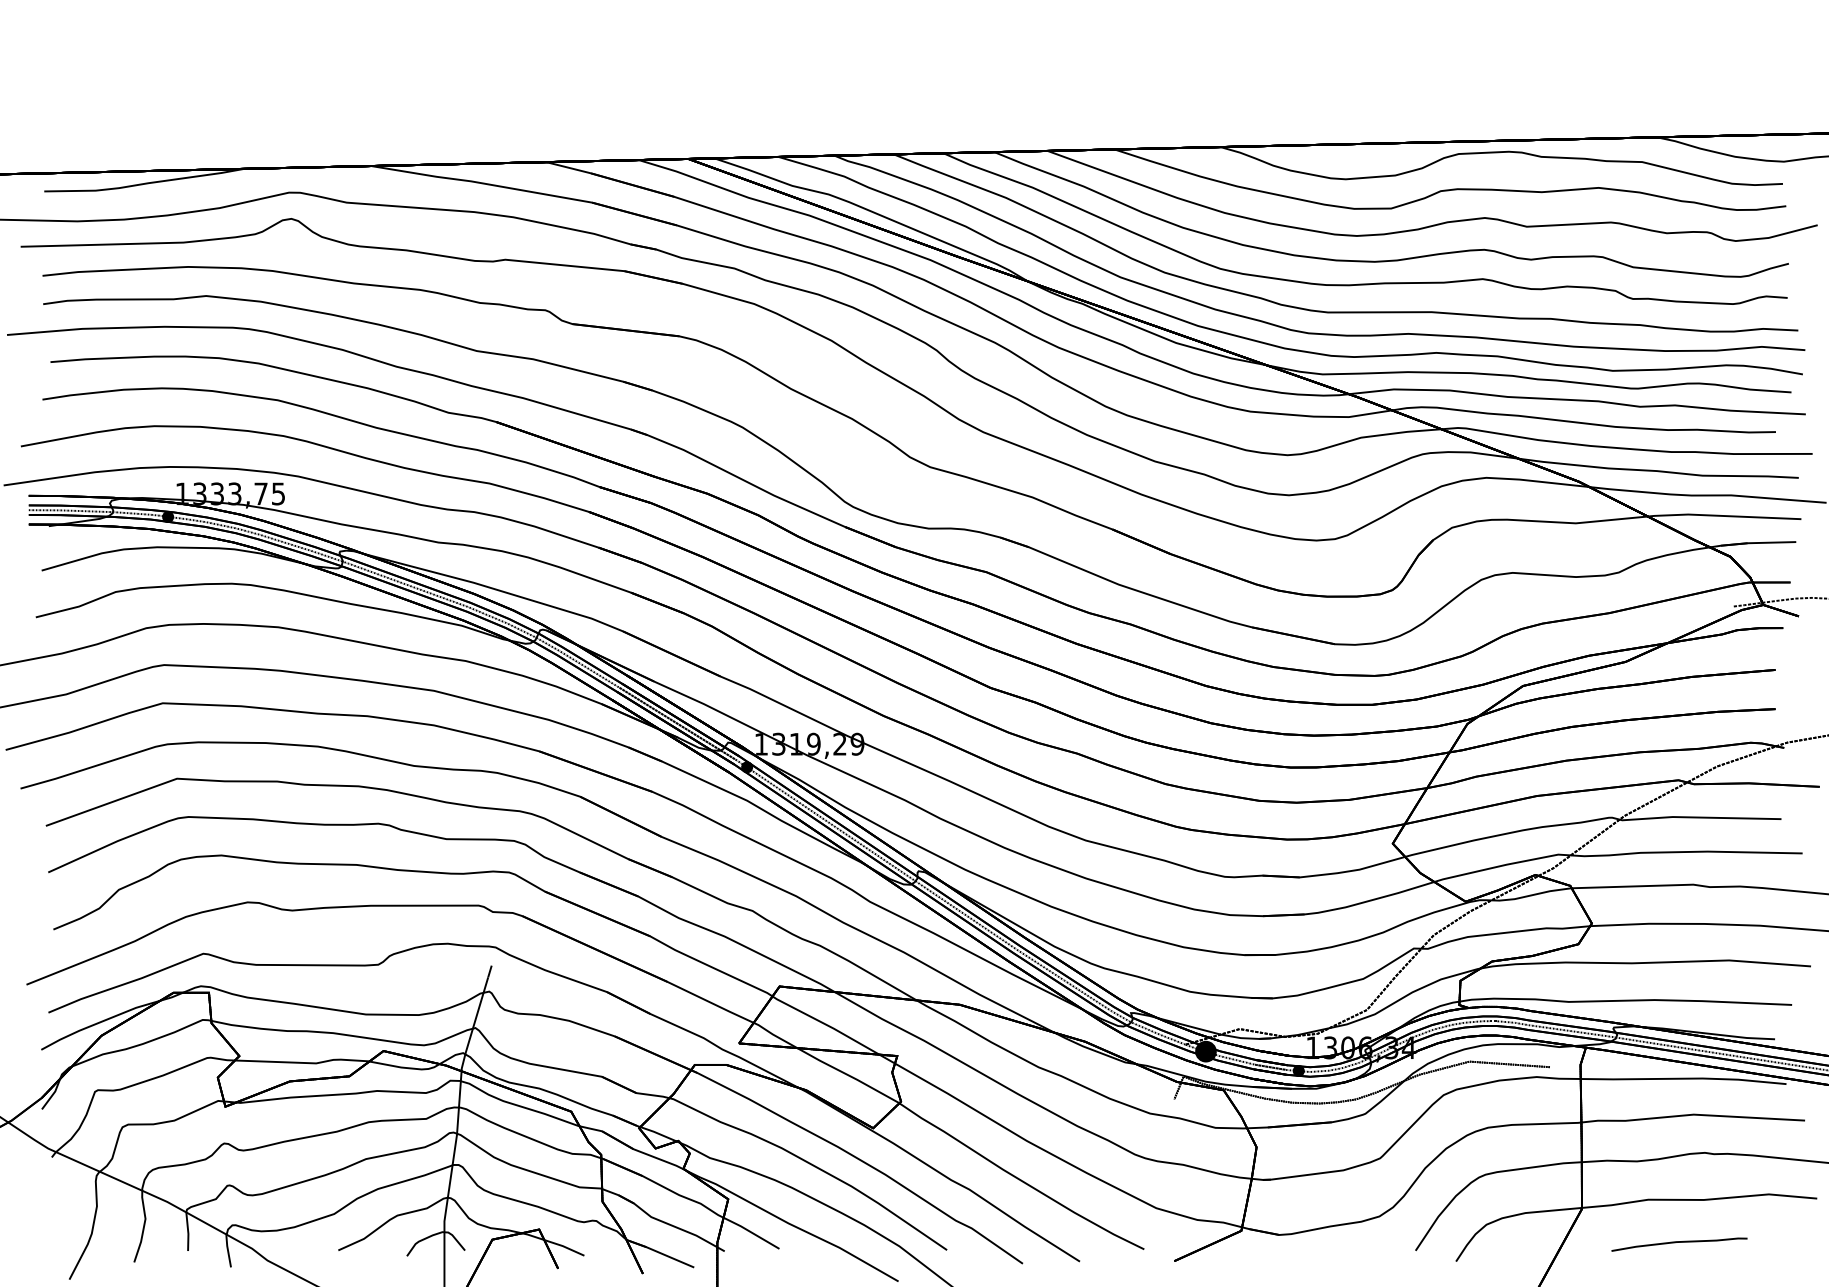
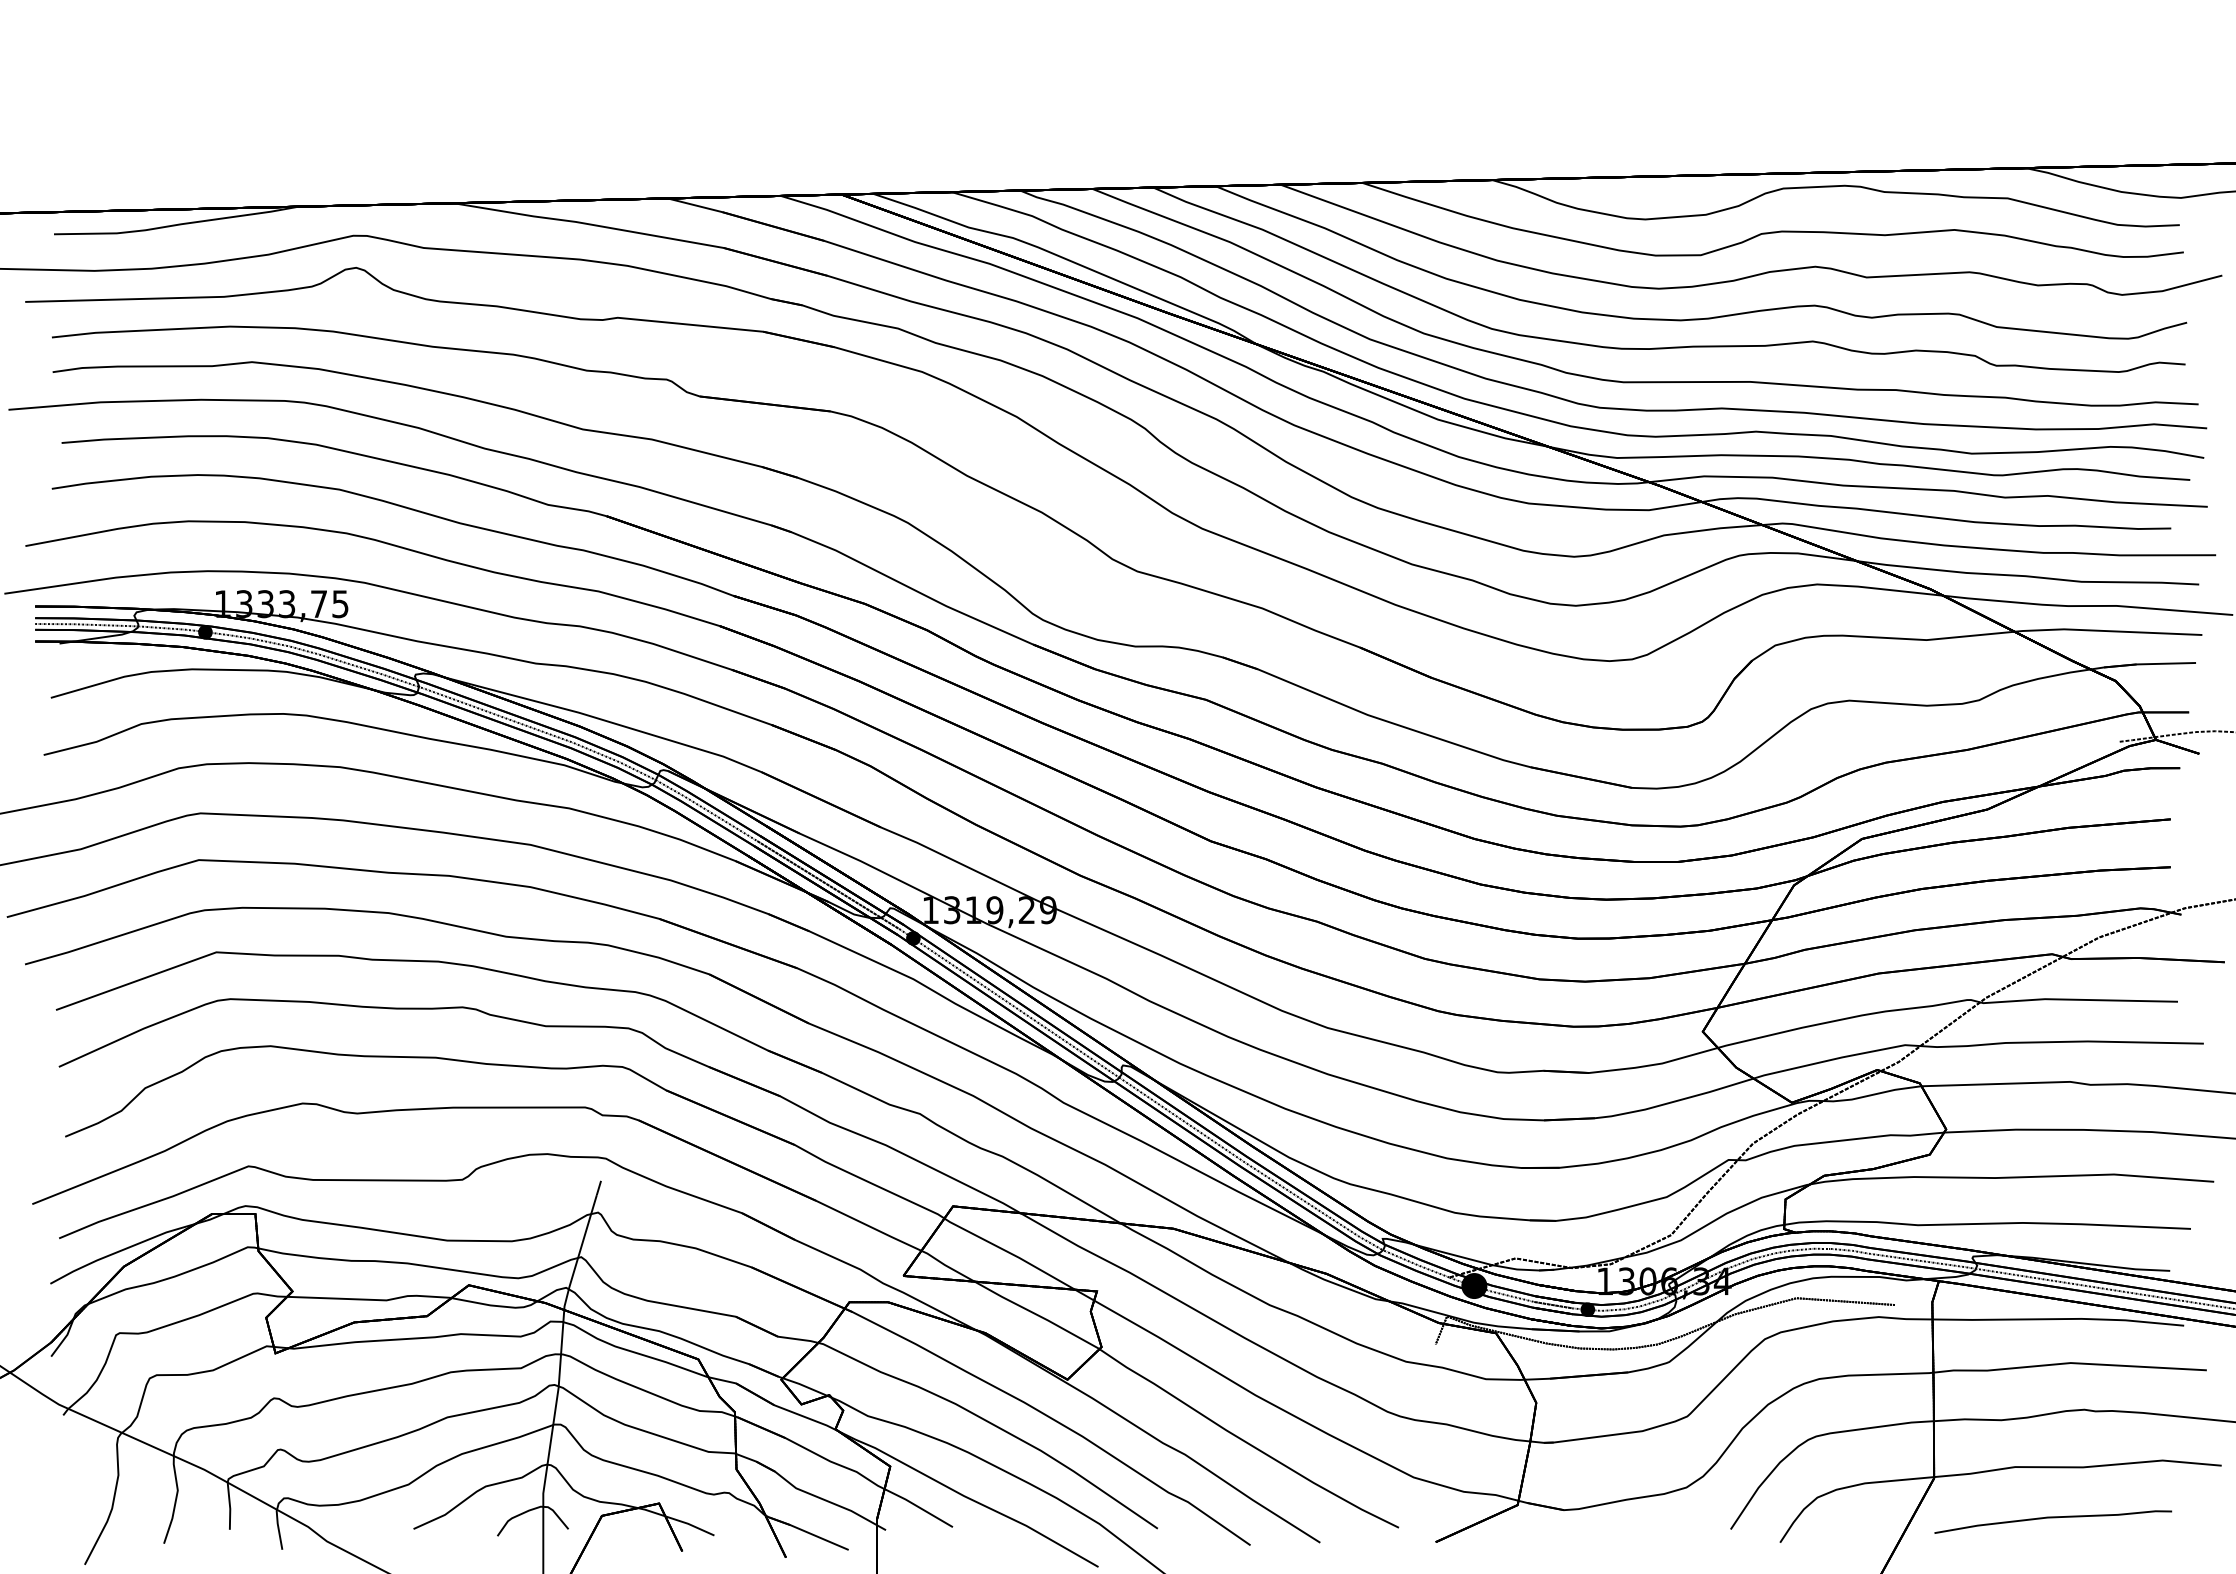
part: (1679, 1244) -> (2053, 1521), size x1.43

